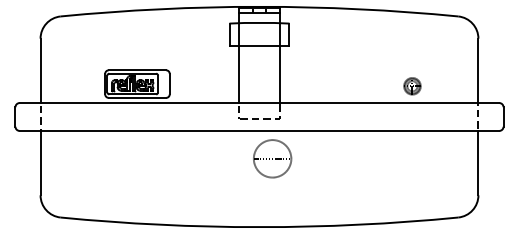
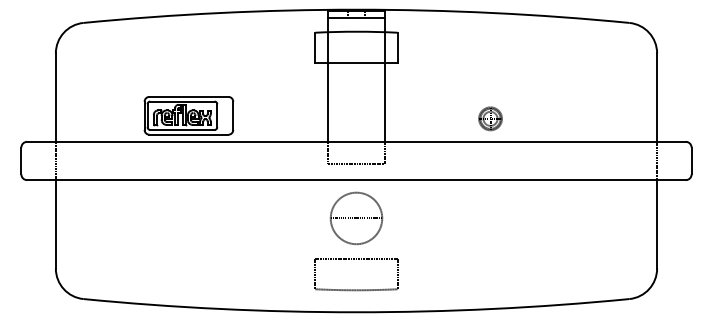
part: (412, 86) -> (490, 118), moved
part: (272, 158) -> (356, 217), moved
part: (259, 188) -> (356, 259), added

